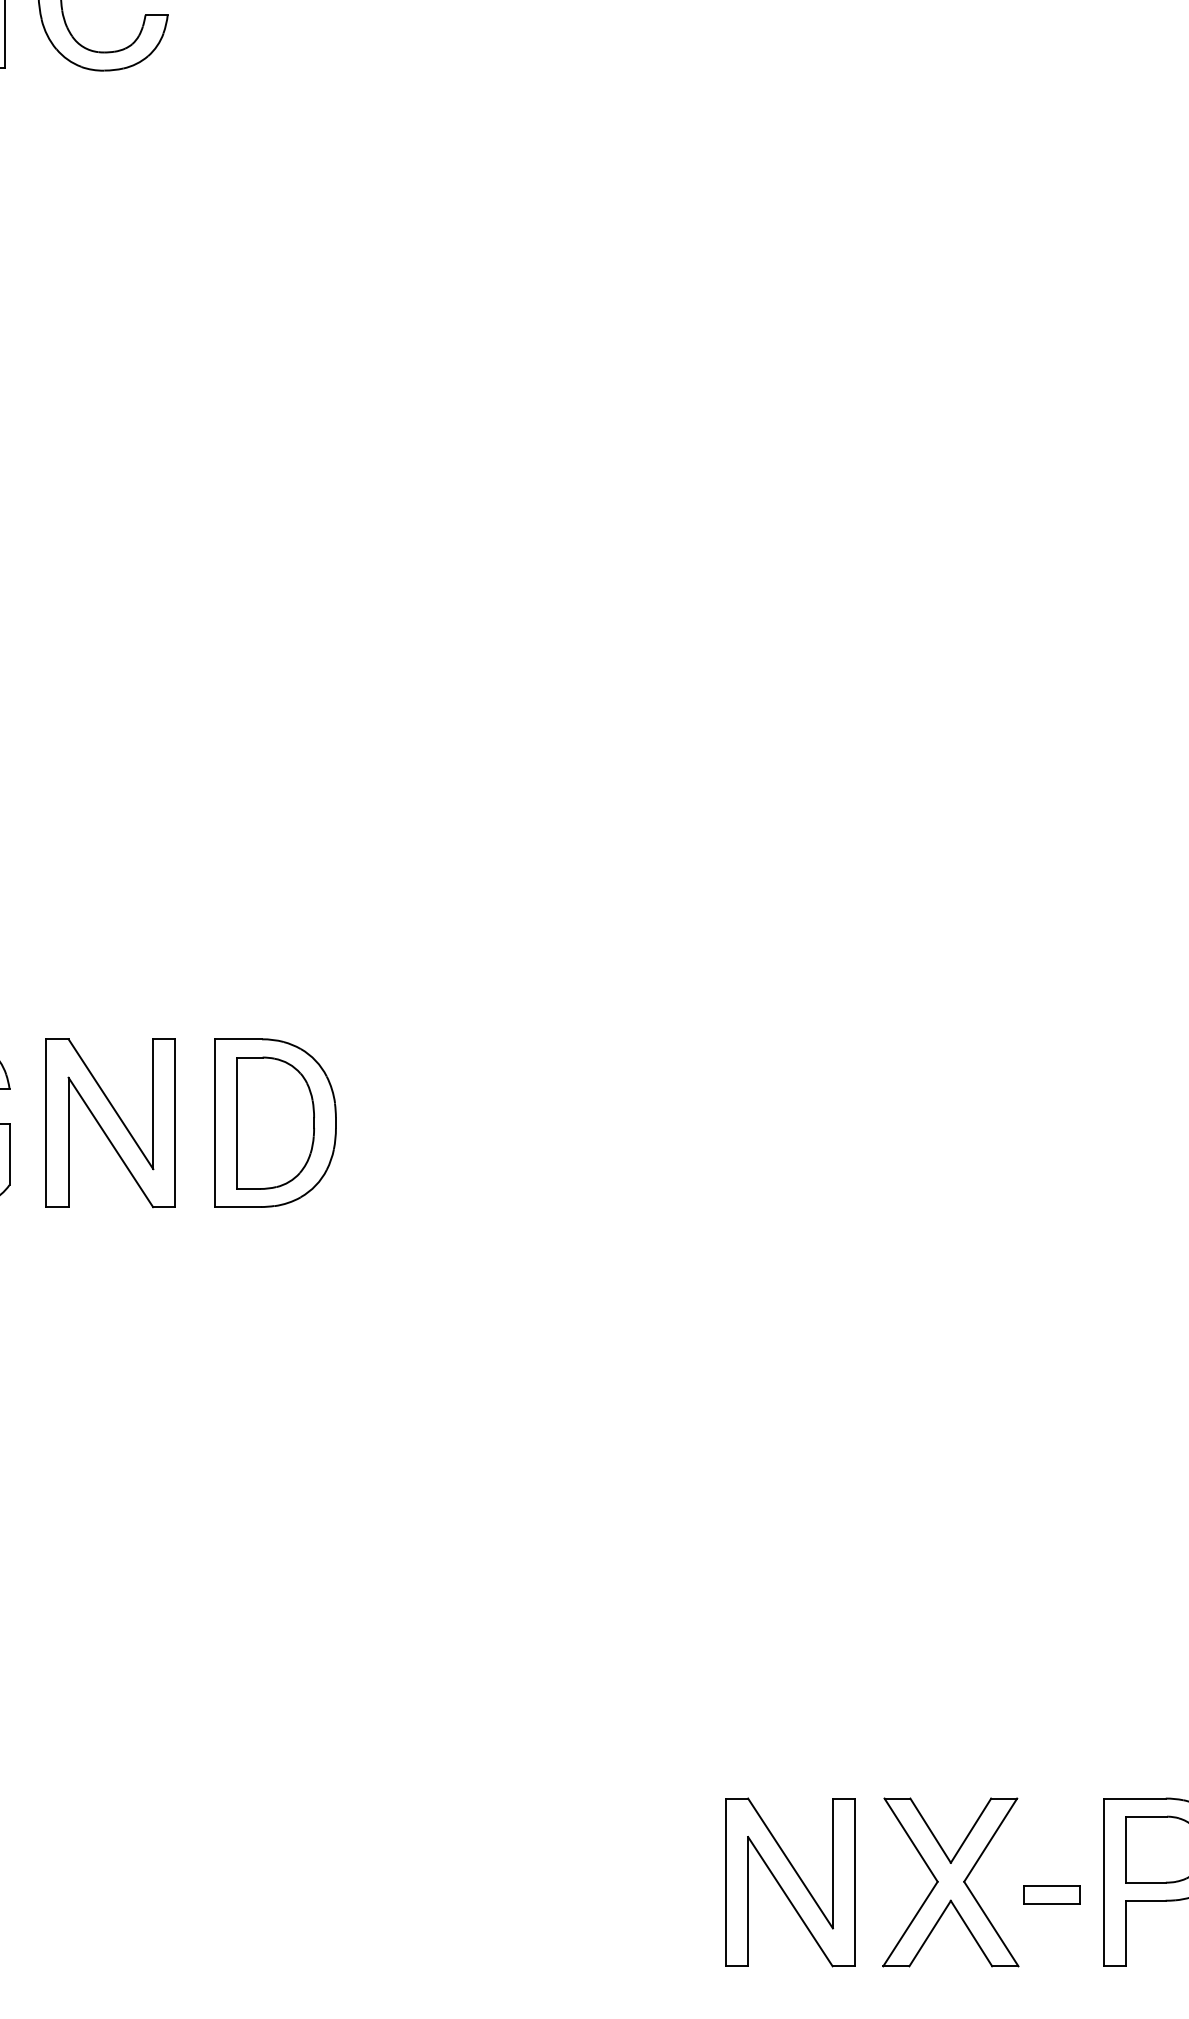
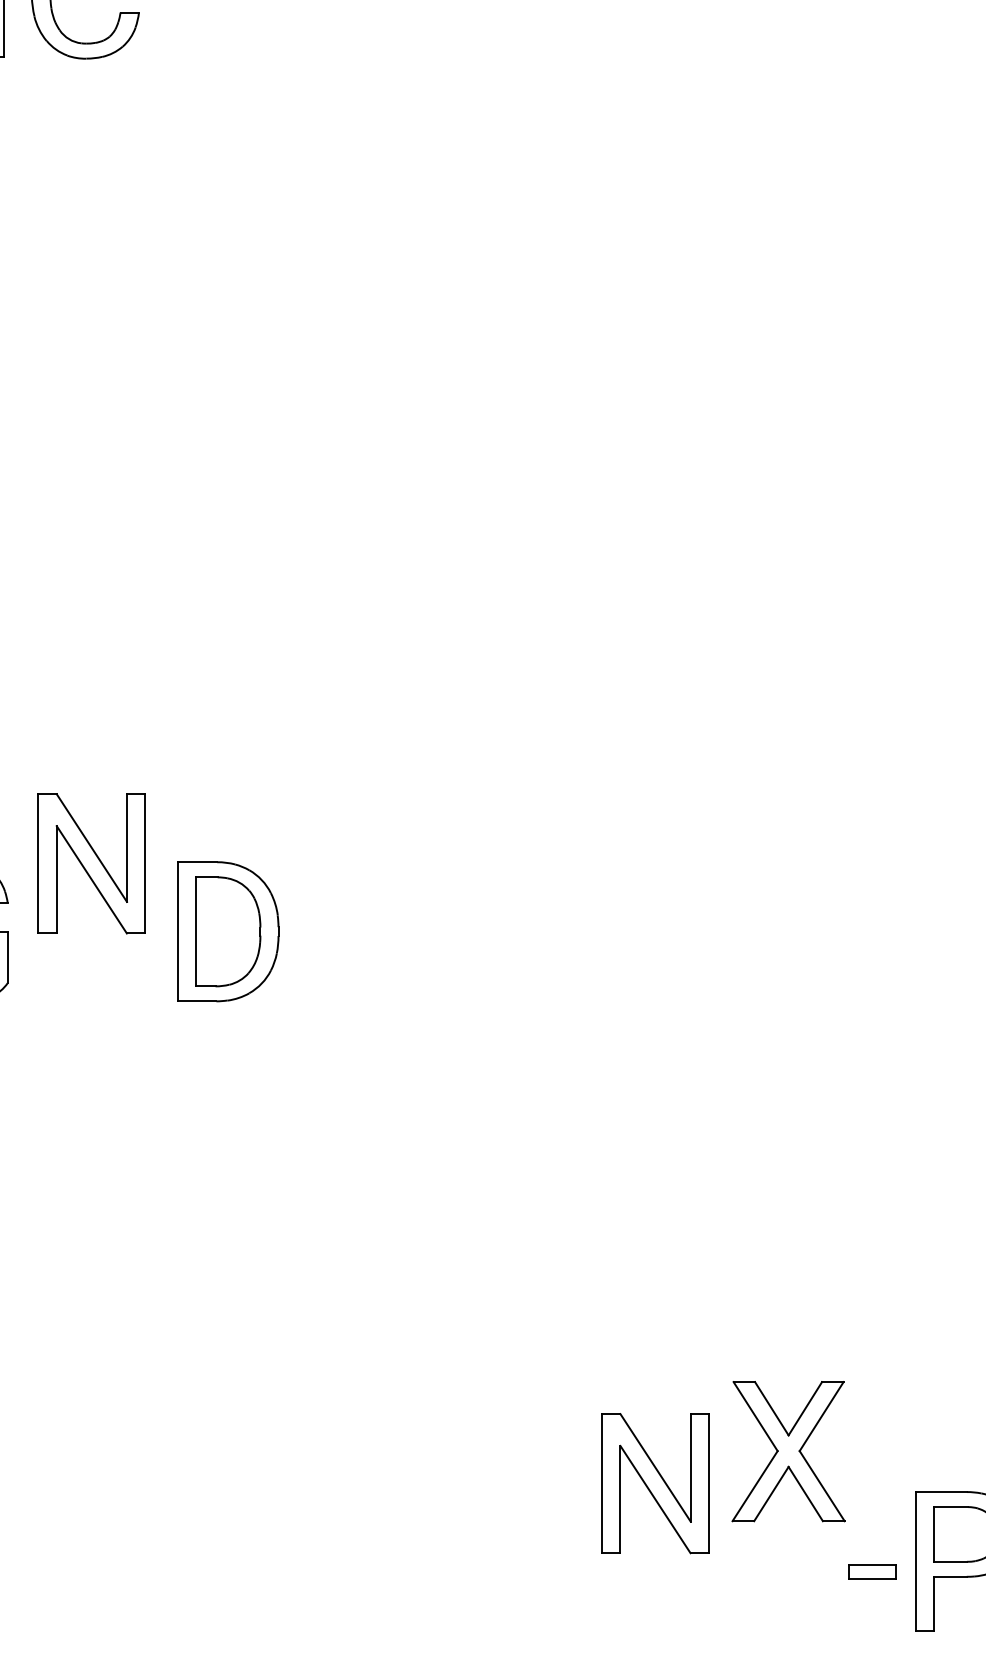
part: (110, 1122) -> (91, 863), moved
part: (790, 1882) -> (655, 1483), moved
part: (950, 1882) -> (788, 1451), moved

